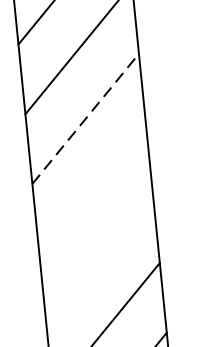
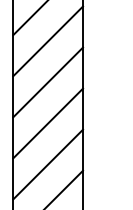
line: (86, 119) -> (48, 82), dashed -> solid
line: (93, 188) -> (48, 123), added
line: (100, 258) -> (48, 164), added

